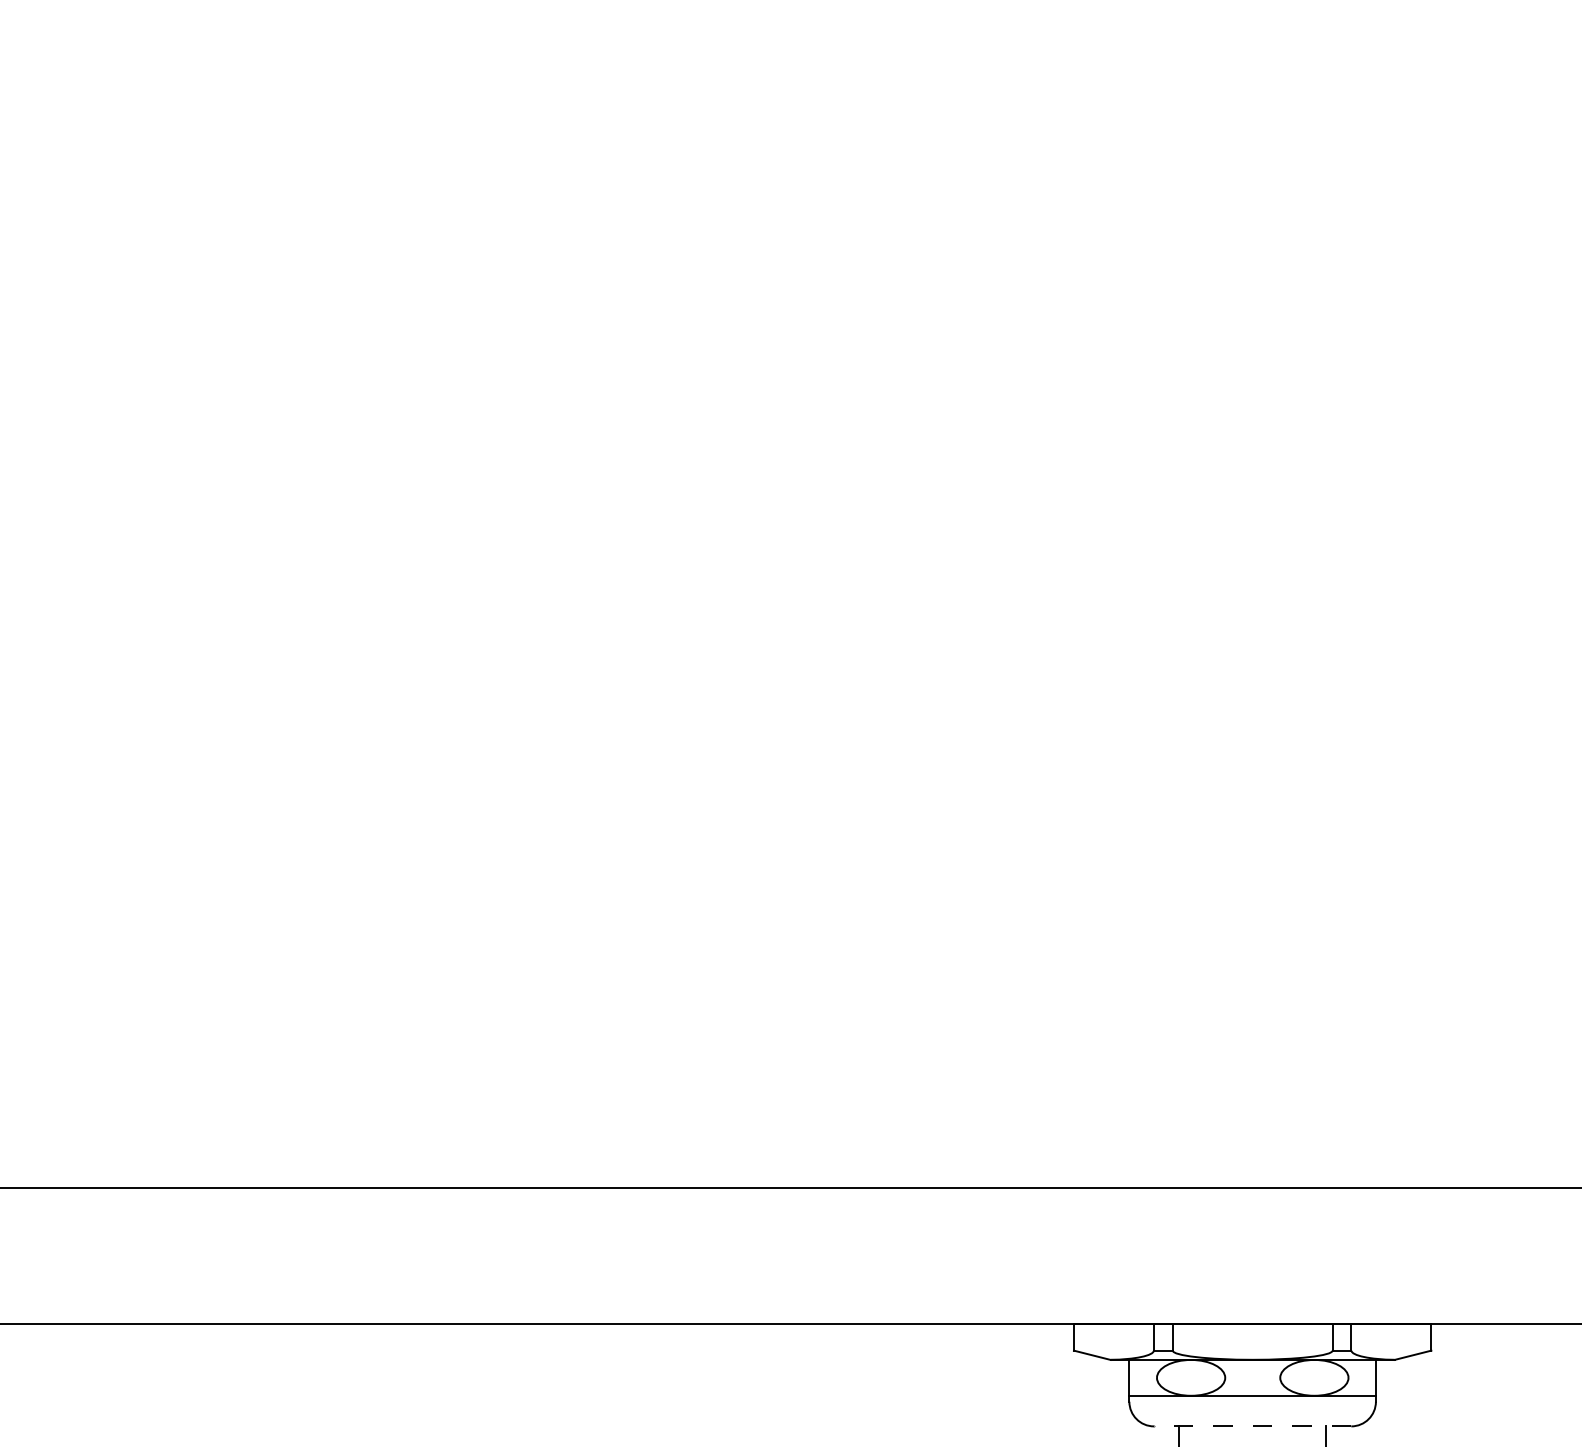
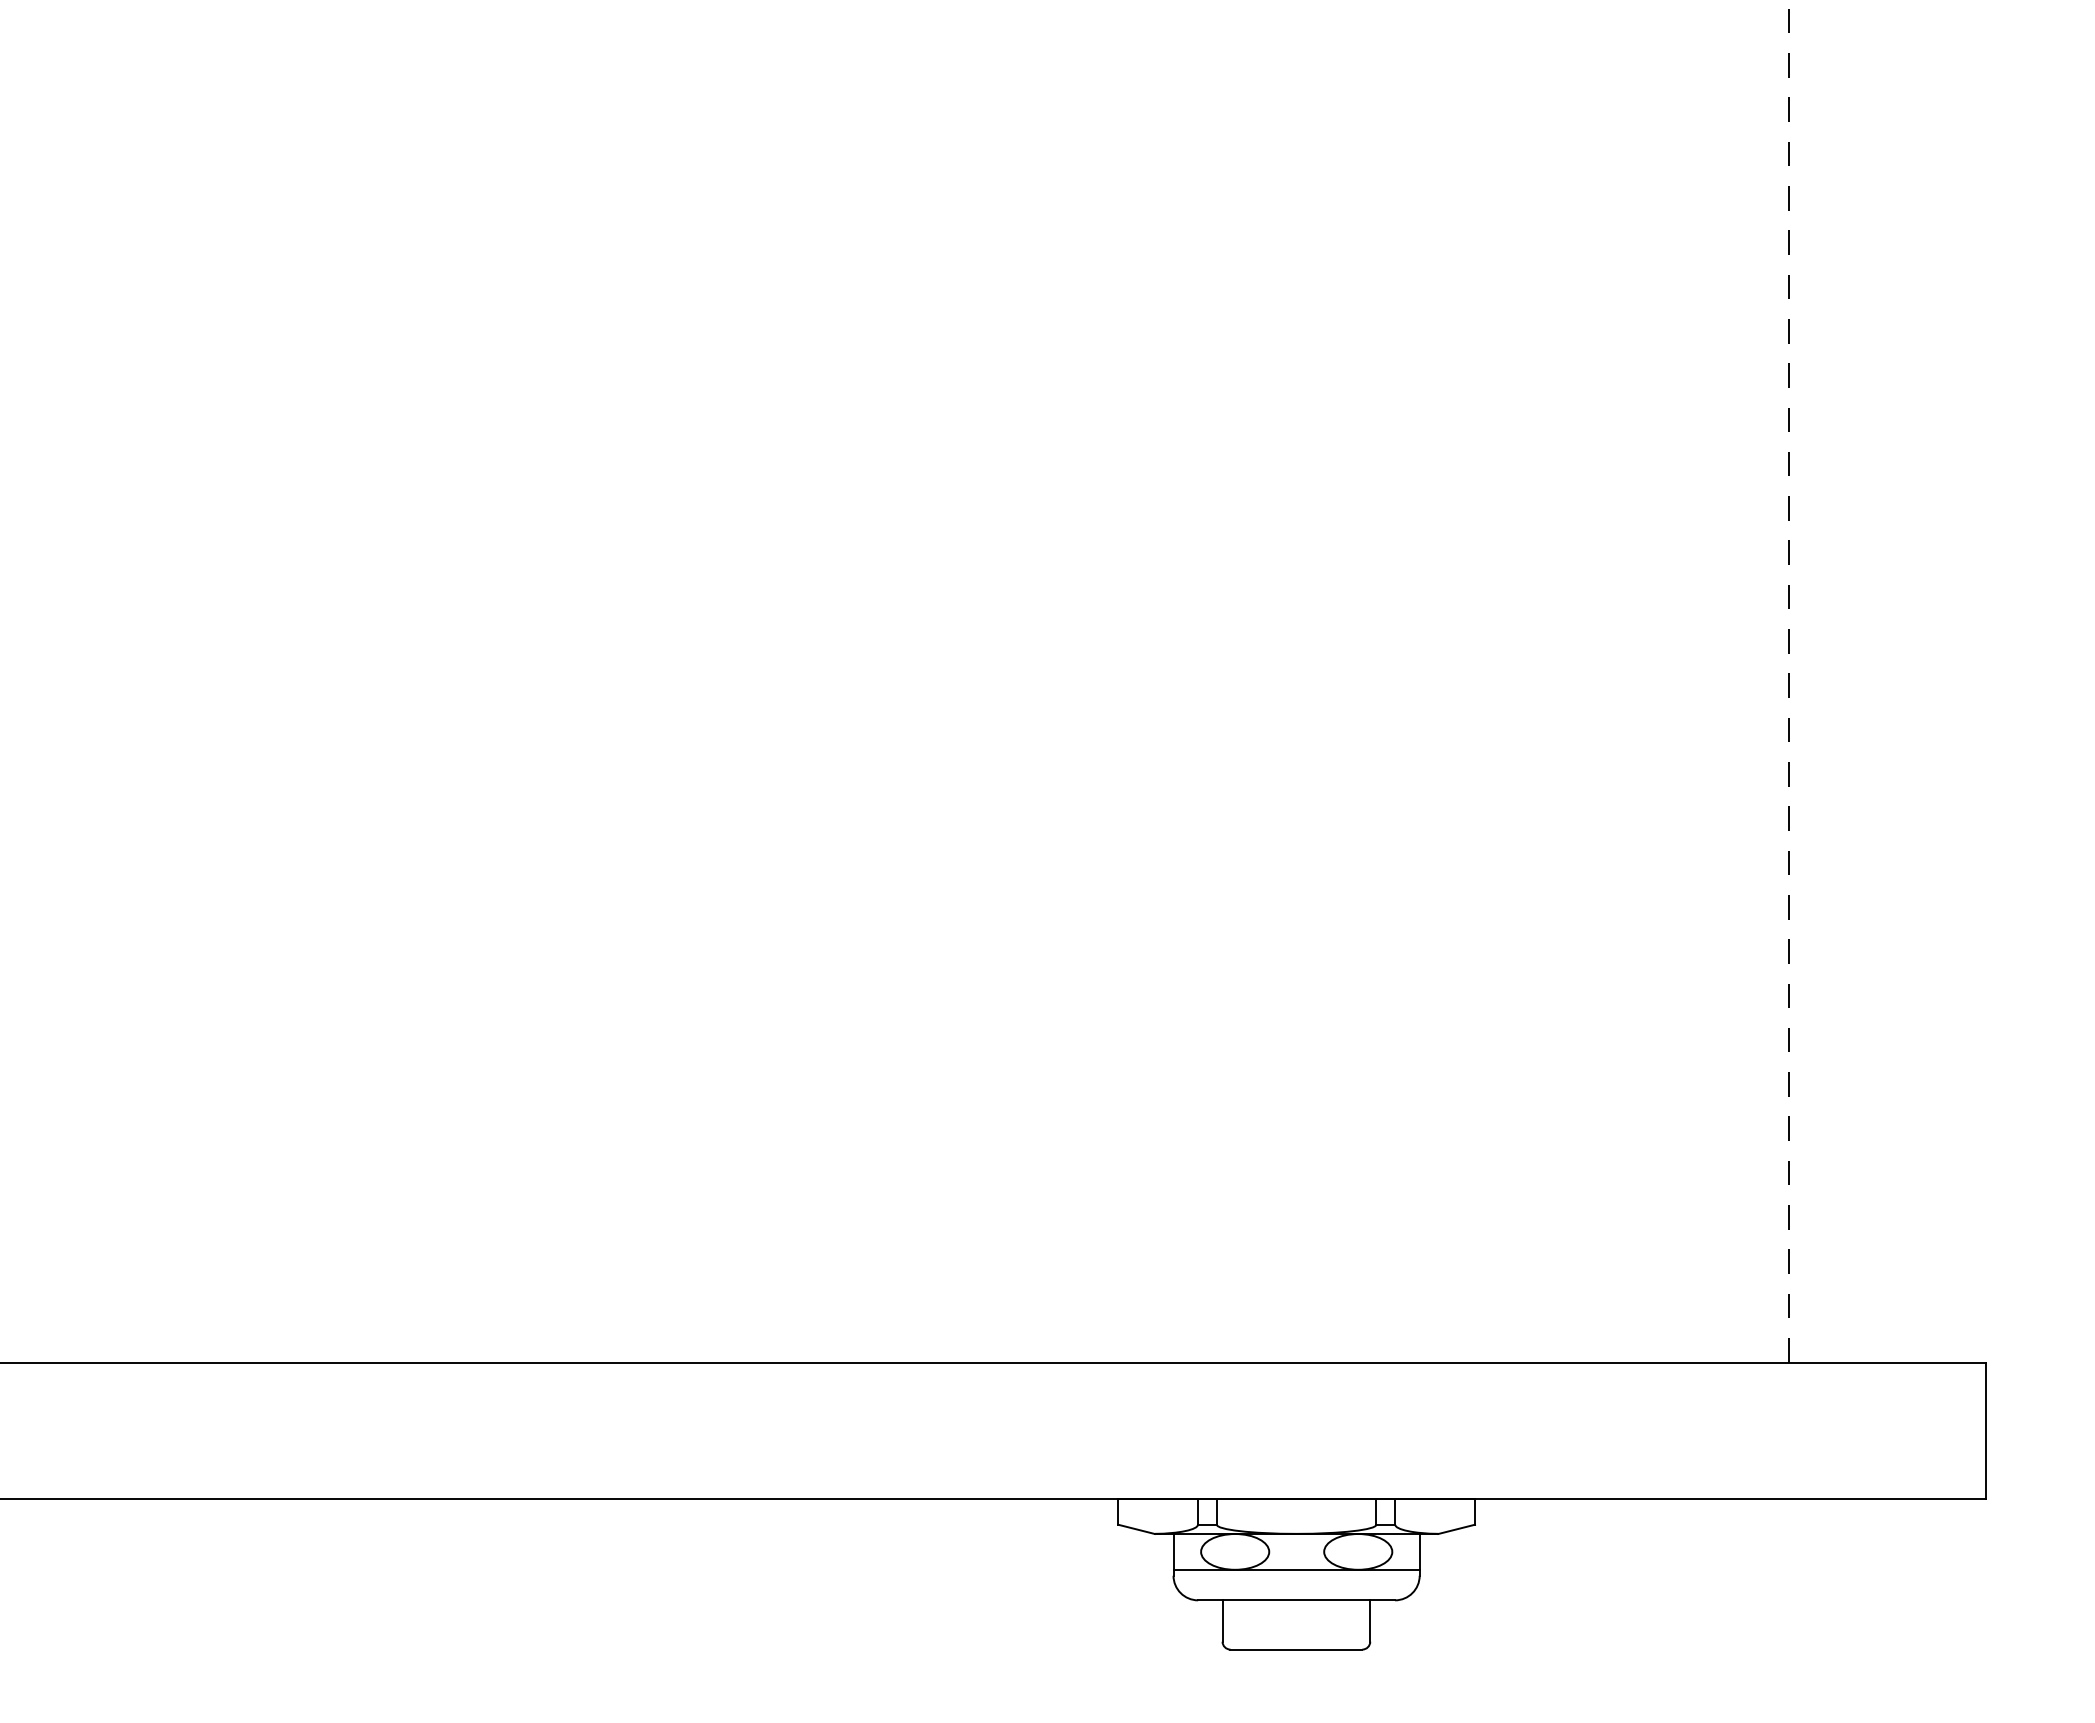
line: (1252, 1426) -> (1296, 1600), dashed -> solid

